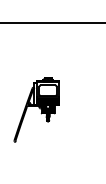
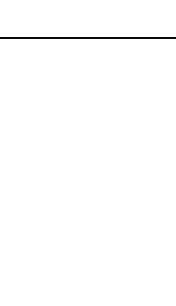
part: (36, 109) -> (60, 182), removed

